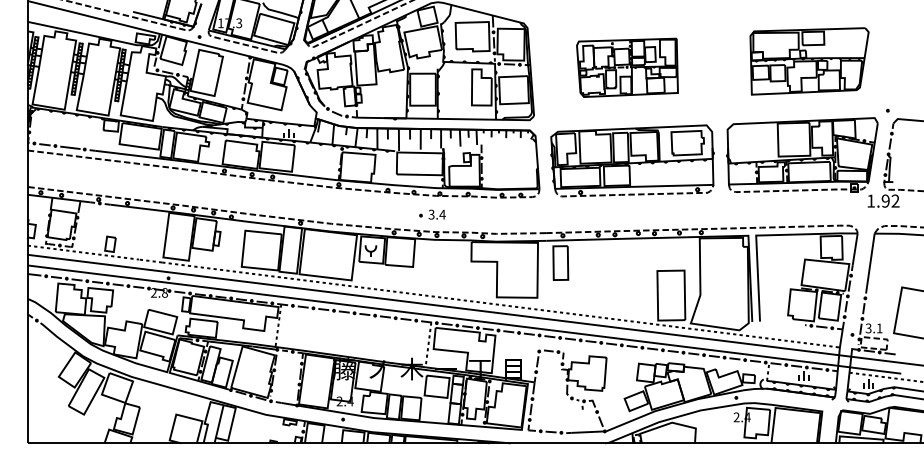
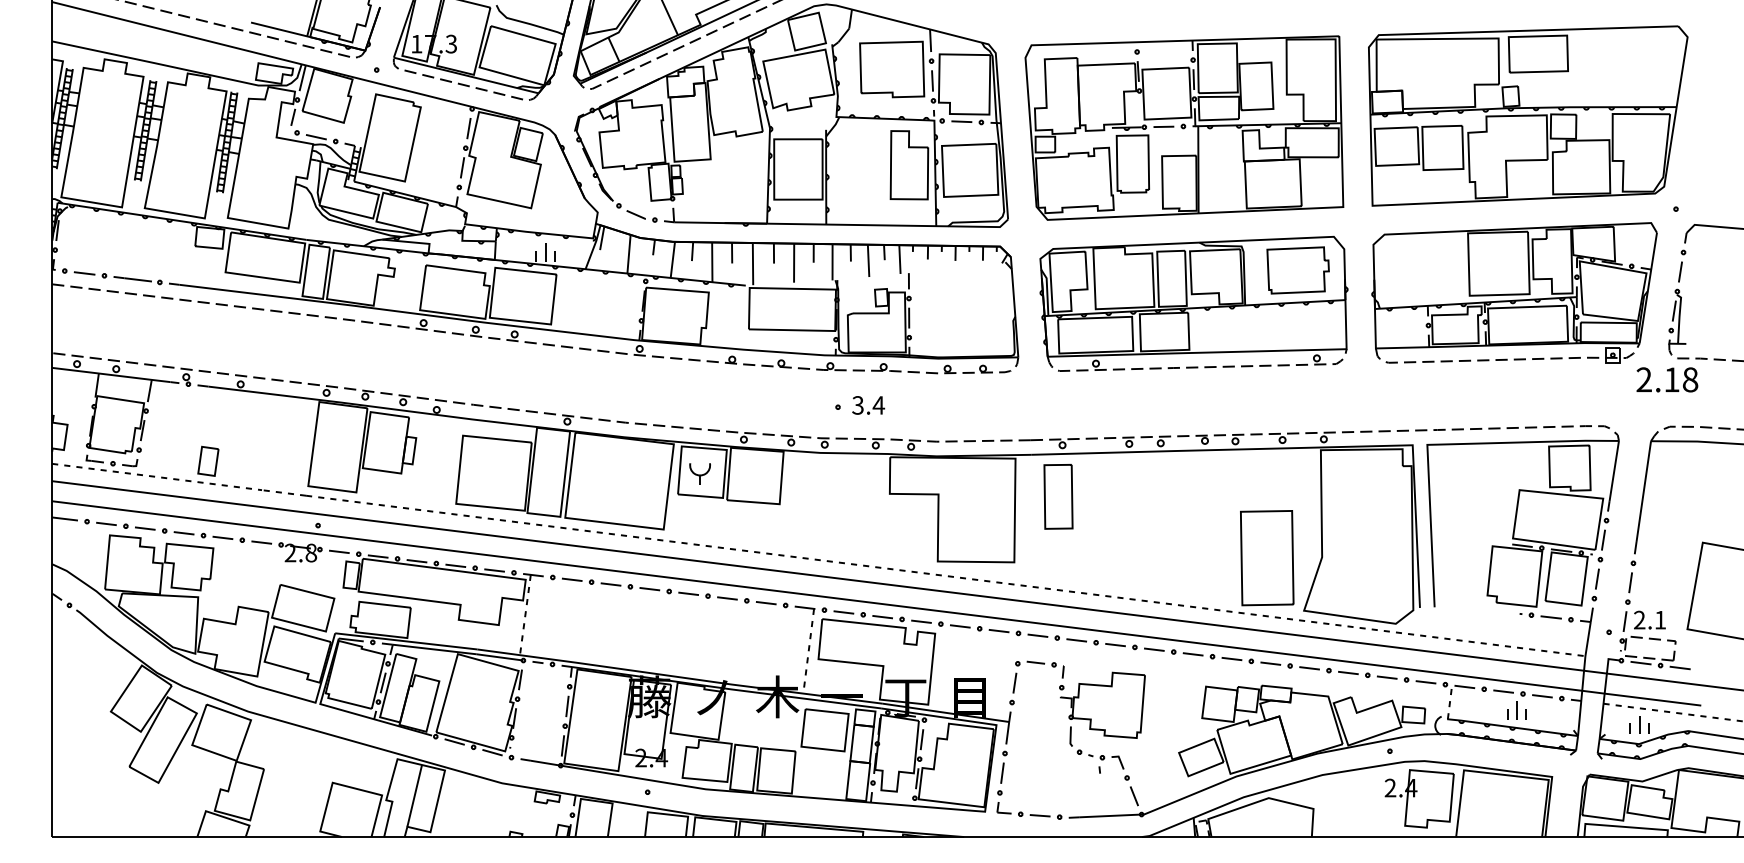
part: (809, 61) -> (1528, 116), size x1.43
part: (627, 67) -> (1184, 127), size x1.67
text: (883, 200) -> (1667, 378), 1.92 -> 2.18
part: (432, 214) -> (859, 405), moved
text: (868, 328) -> (1639, 620), 3.1 -> 2.1

